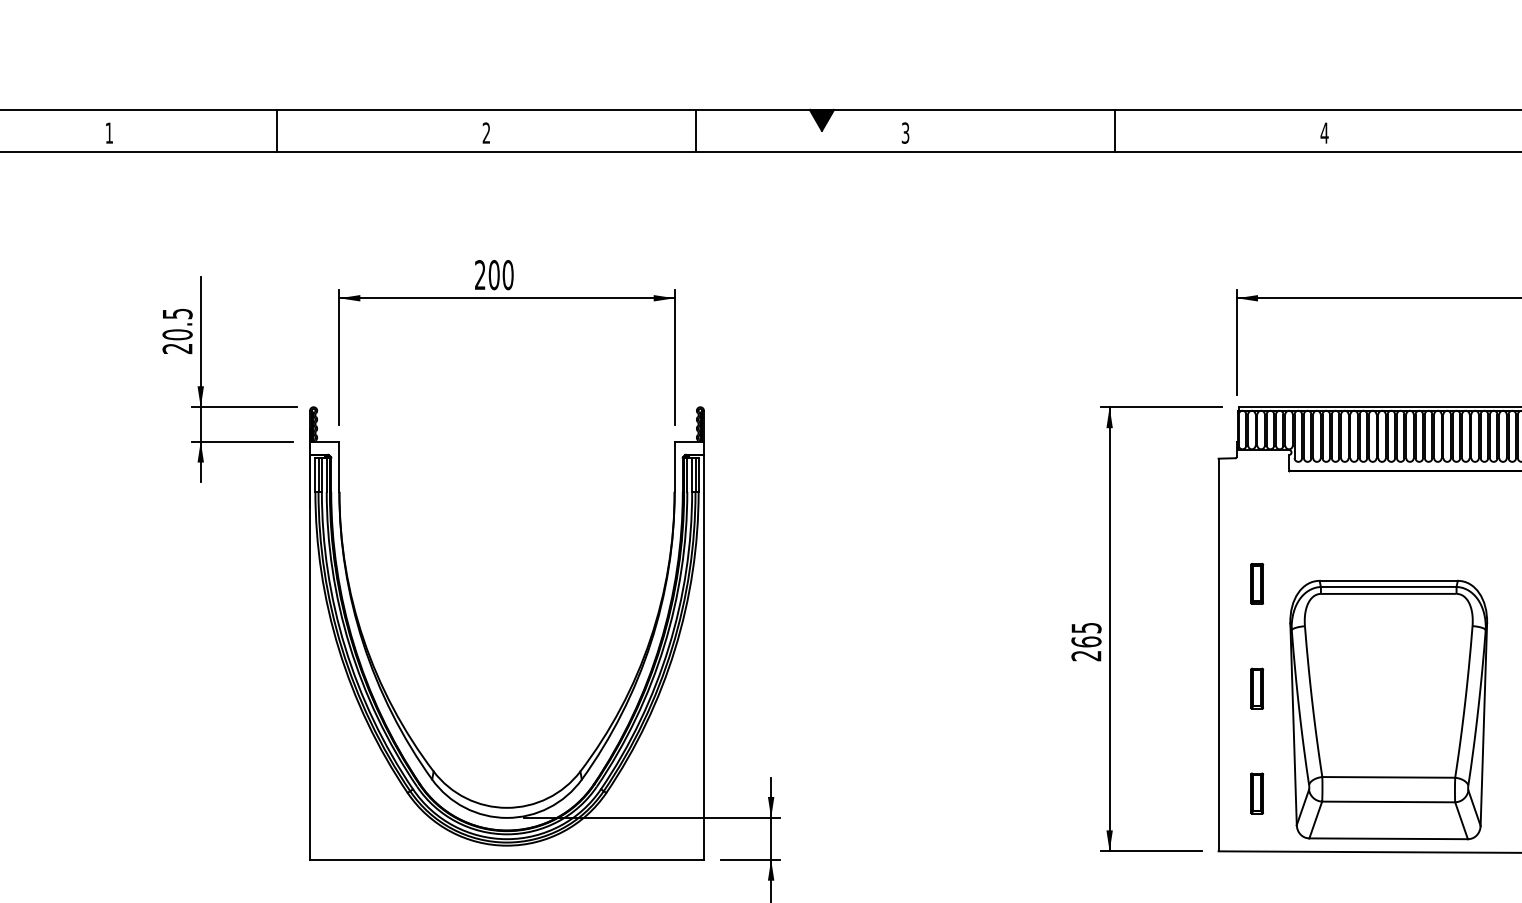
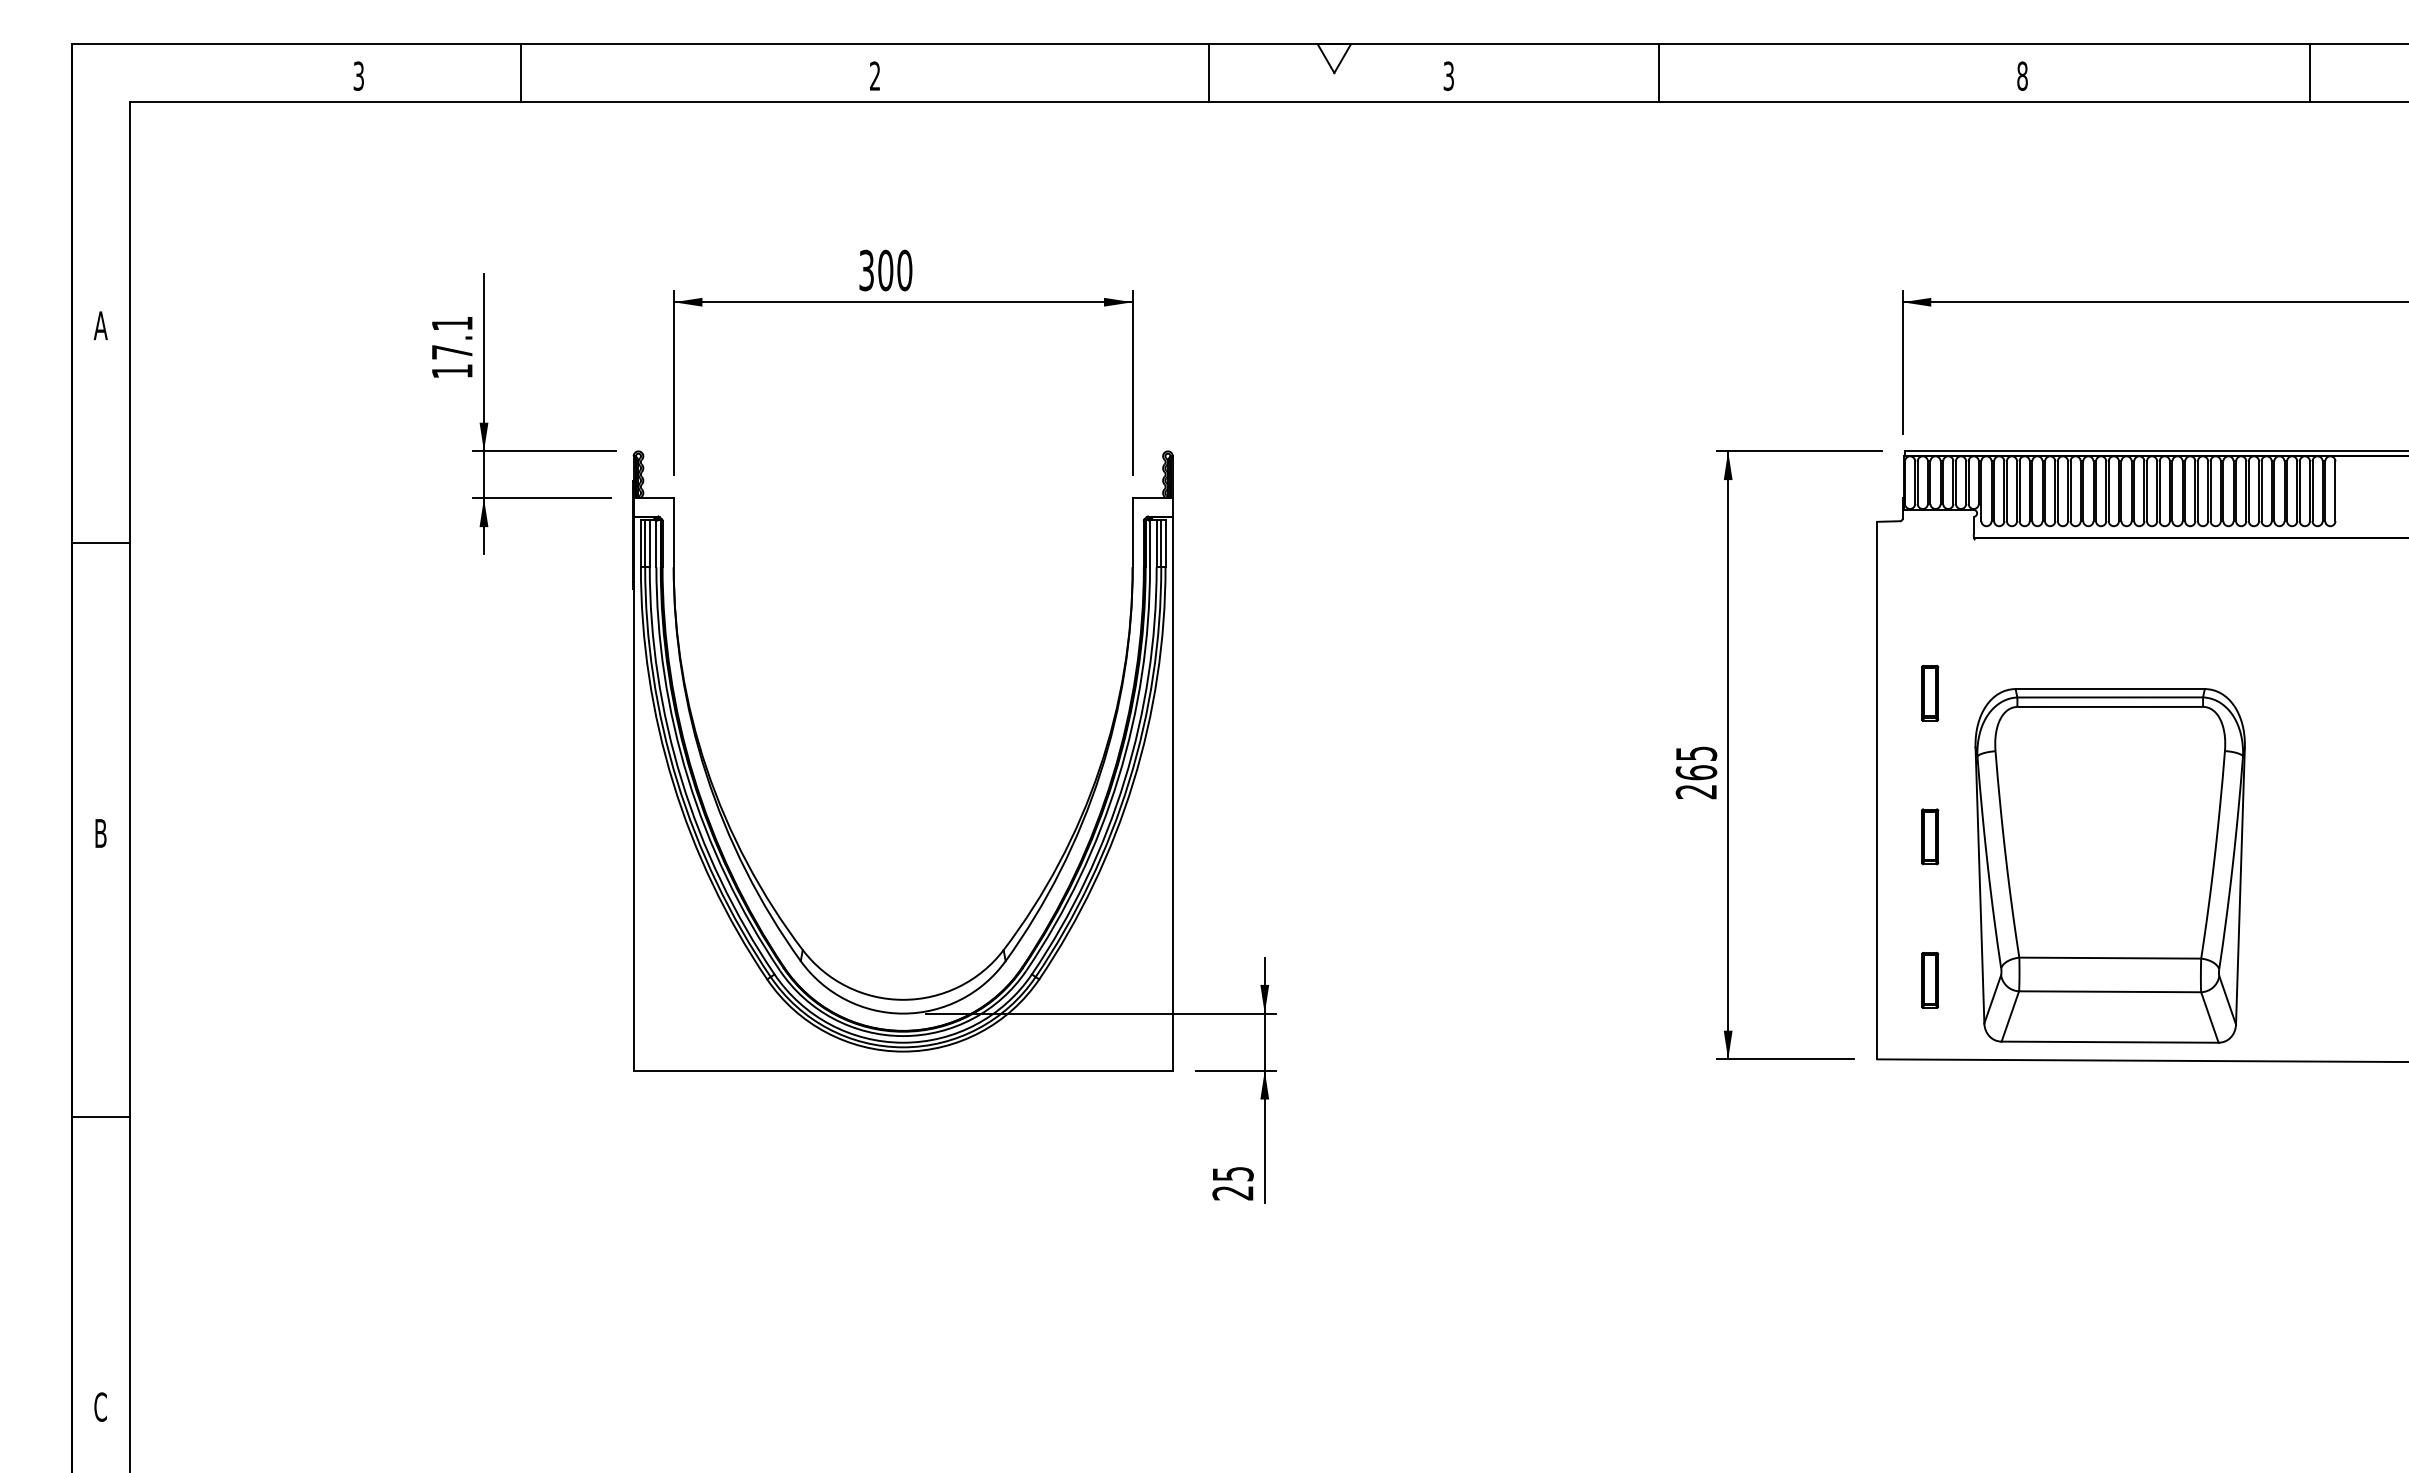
fill: (821, 120) -> (1333, 58), removed
line: (277, 130) -> (520, 72), moved
line: (696, 130) -> (1209, 72), moved
line: (1115, 130) -> (1658, 72), moved
text: (109, 132) -> (358, 75), 1 -> 3
text: (1324, 133) -> (2022, 76), 4 -> 8
text: (480, 275) -> (866, 270), 200 -> 300
text: (177, 331) -> (452, 347), 20.5 -> 17.1

